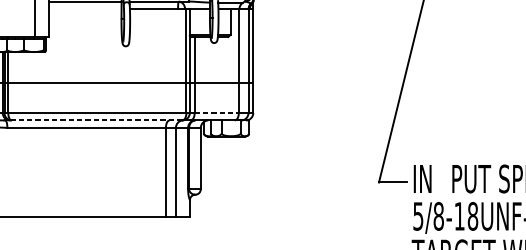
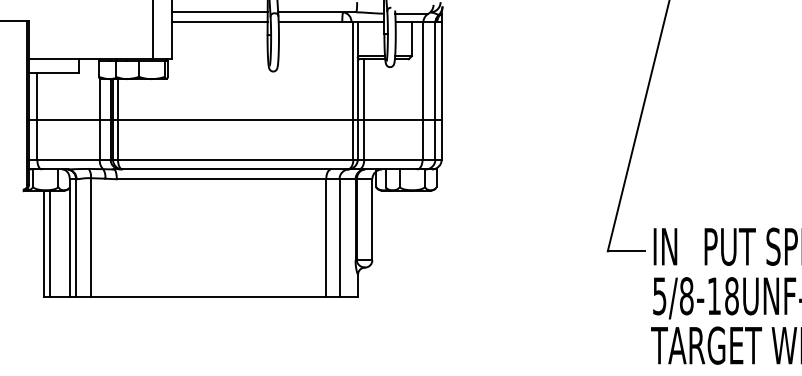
line: (85, 9) -> (219, 22), added
line: (216, 112) -> (393, 159), dashed -> solid
line: (97, 120) -> (235, 169), dashed -> solid

